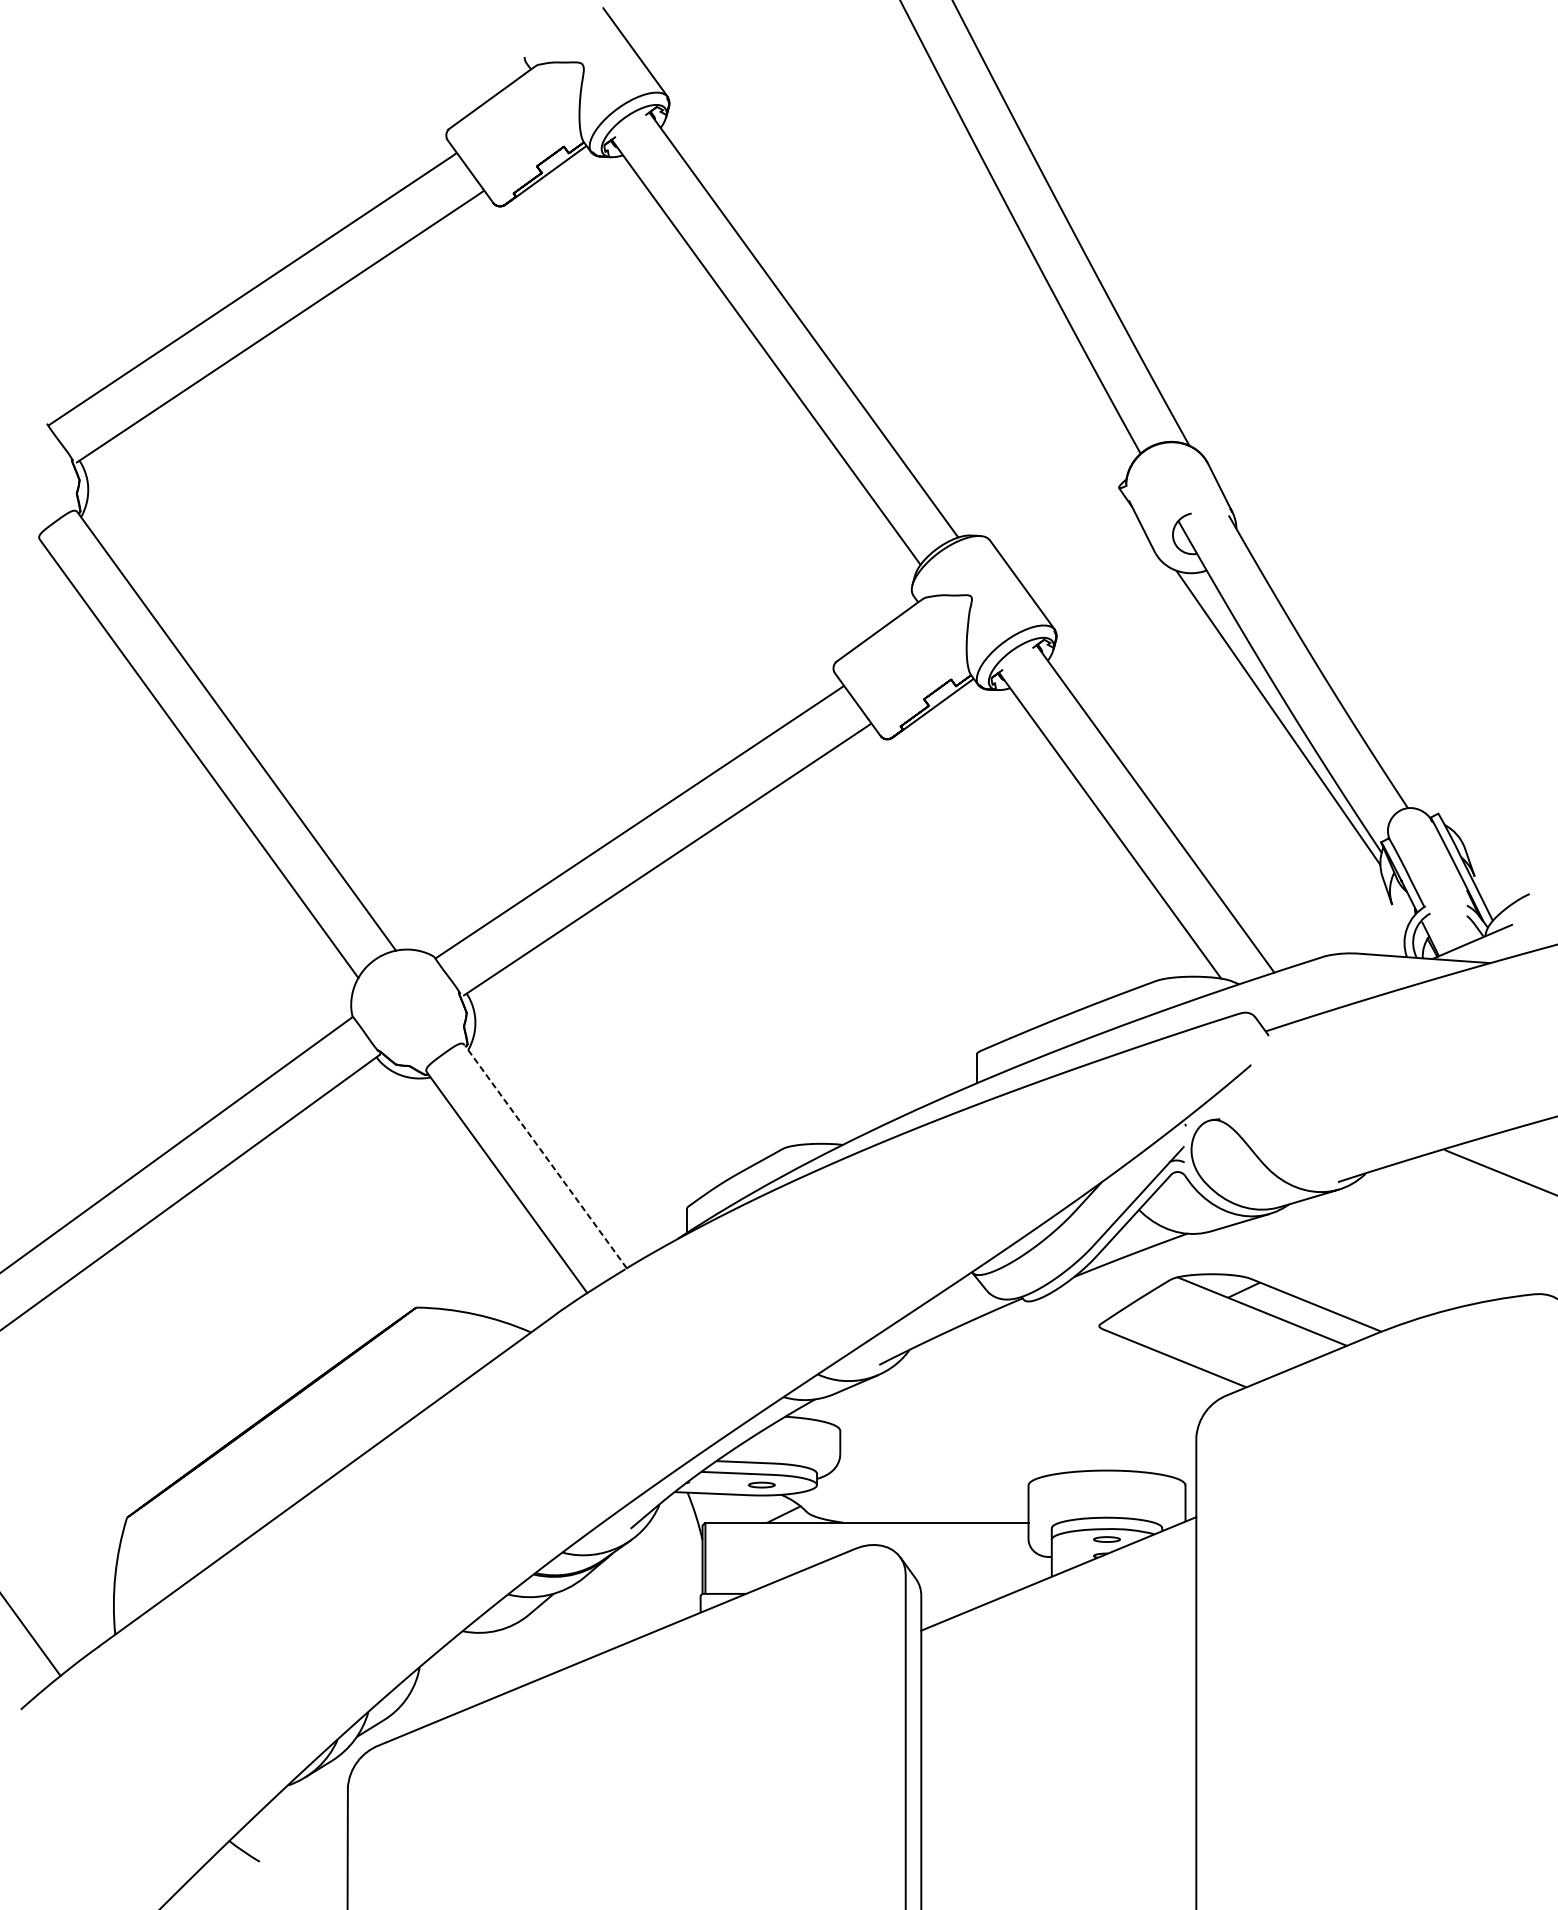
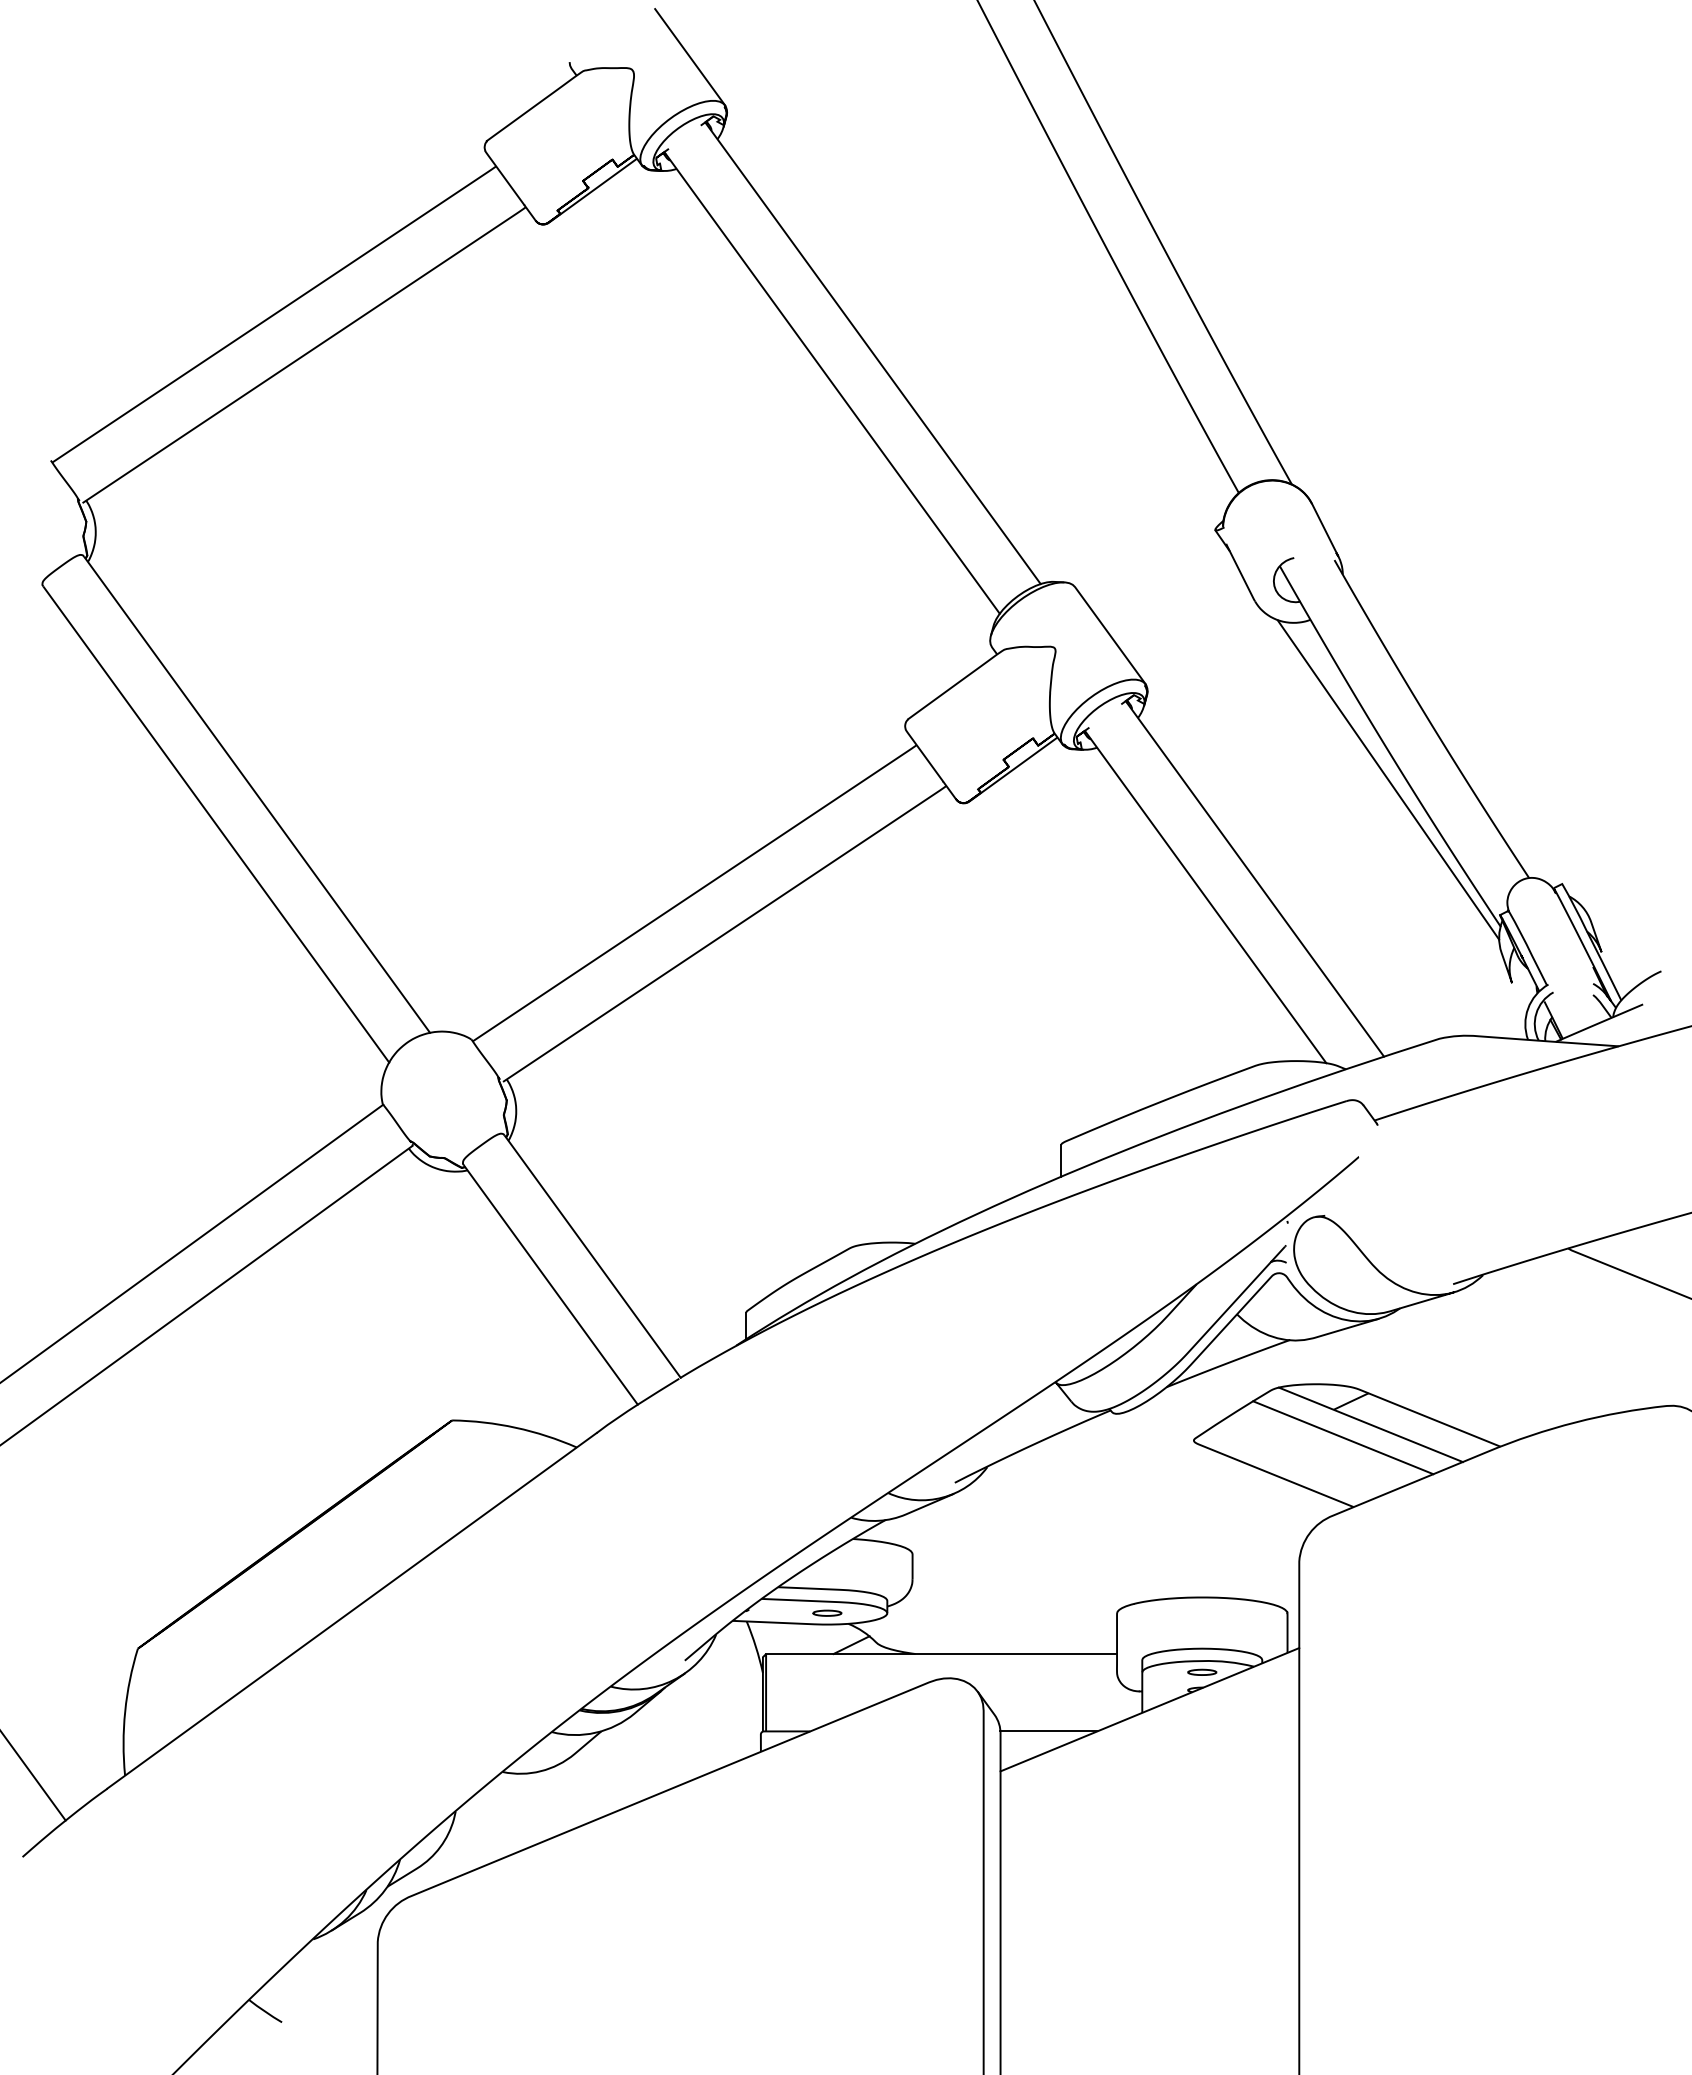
line: (545, 1156) -> (592, 1256), dashed -> solid
line: (1237, 1323) -> (1343, 1437), added
line: (965, 1593) -> (1048, 1731), added

